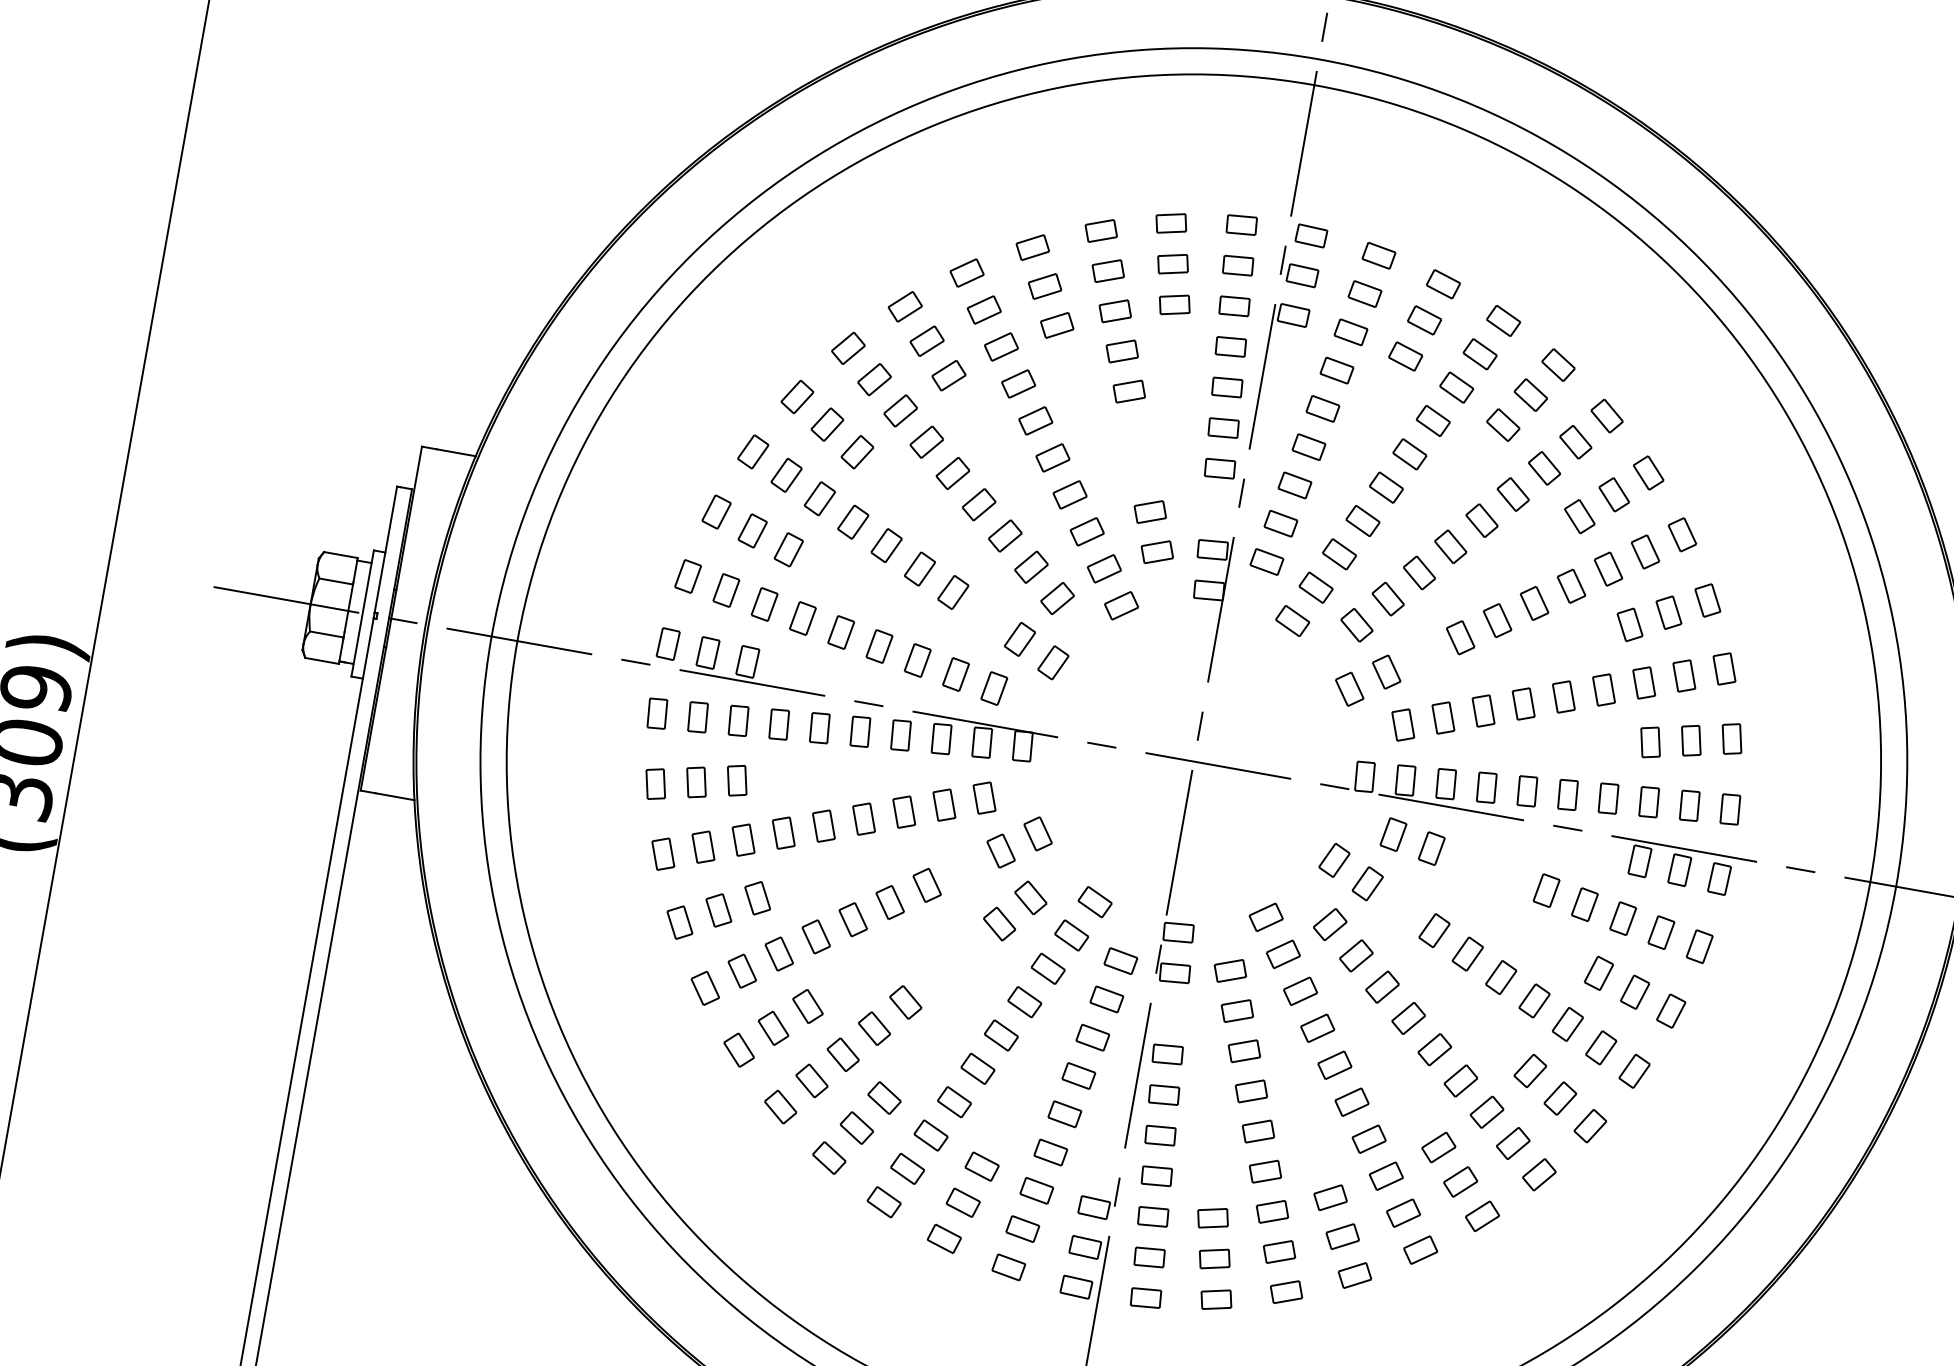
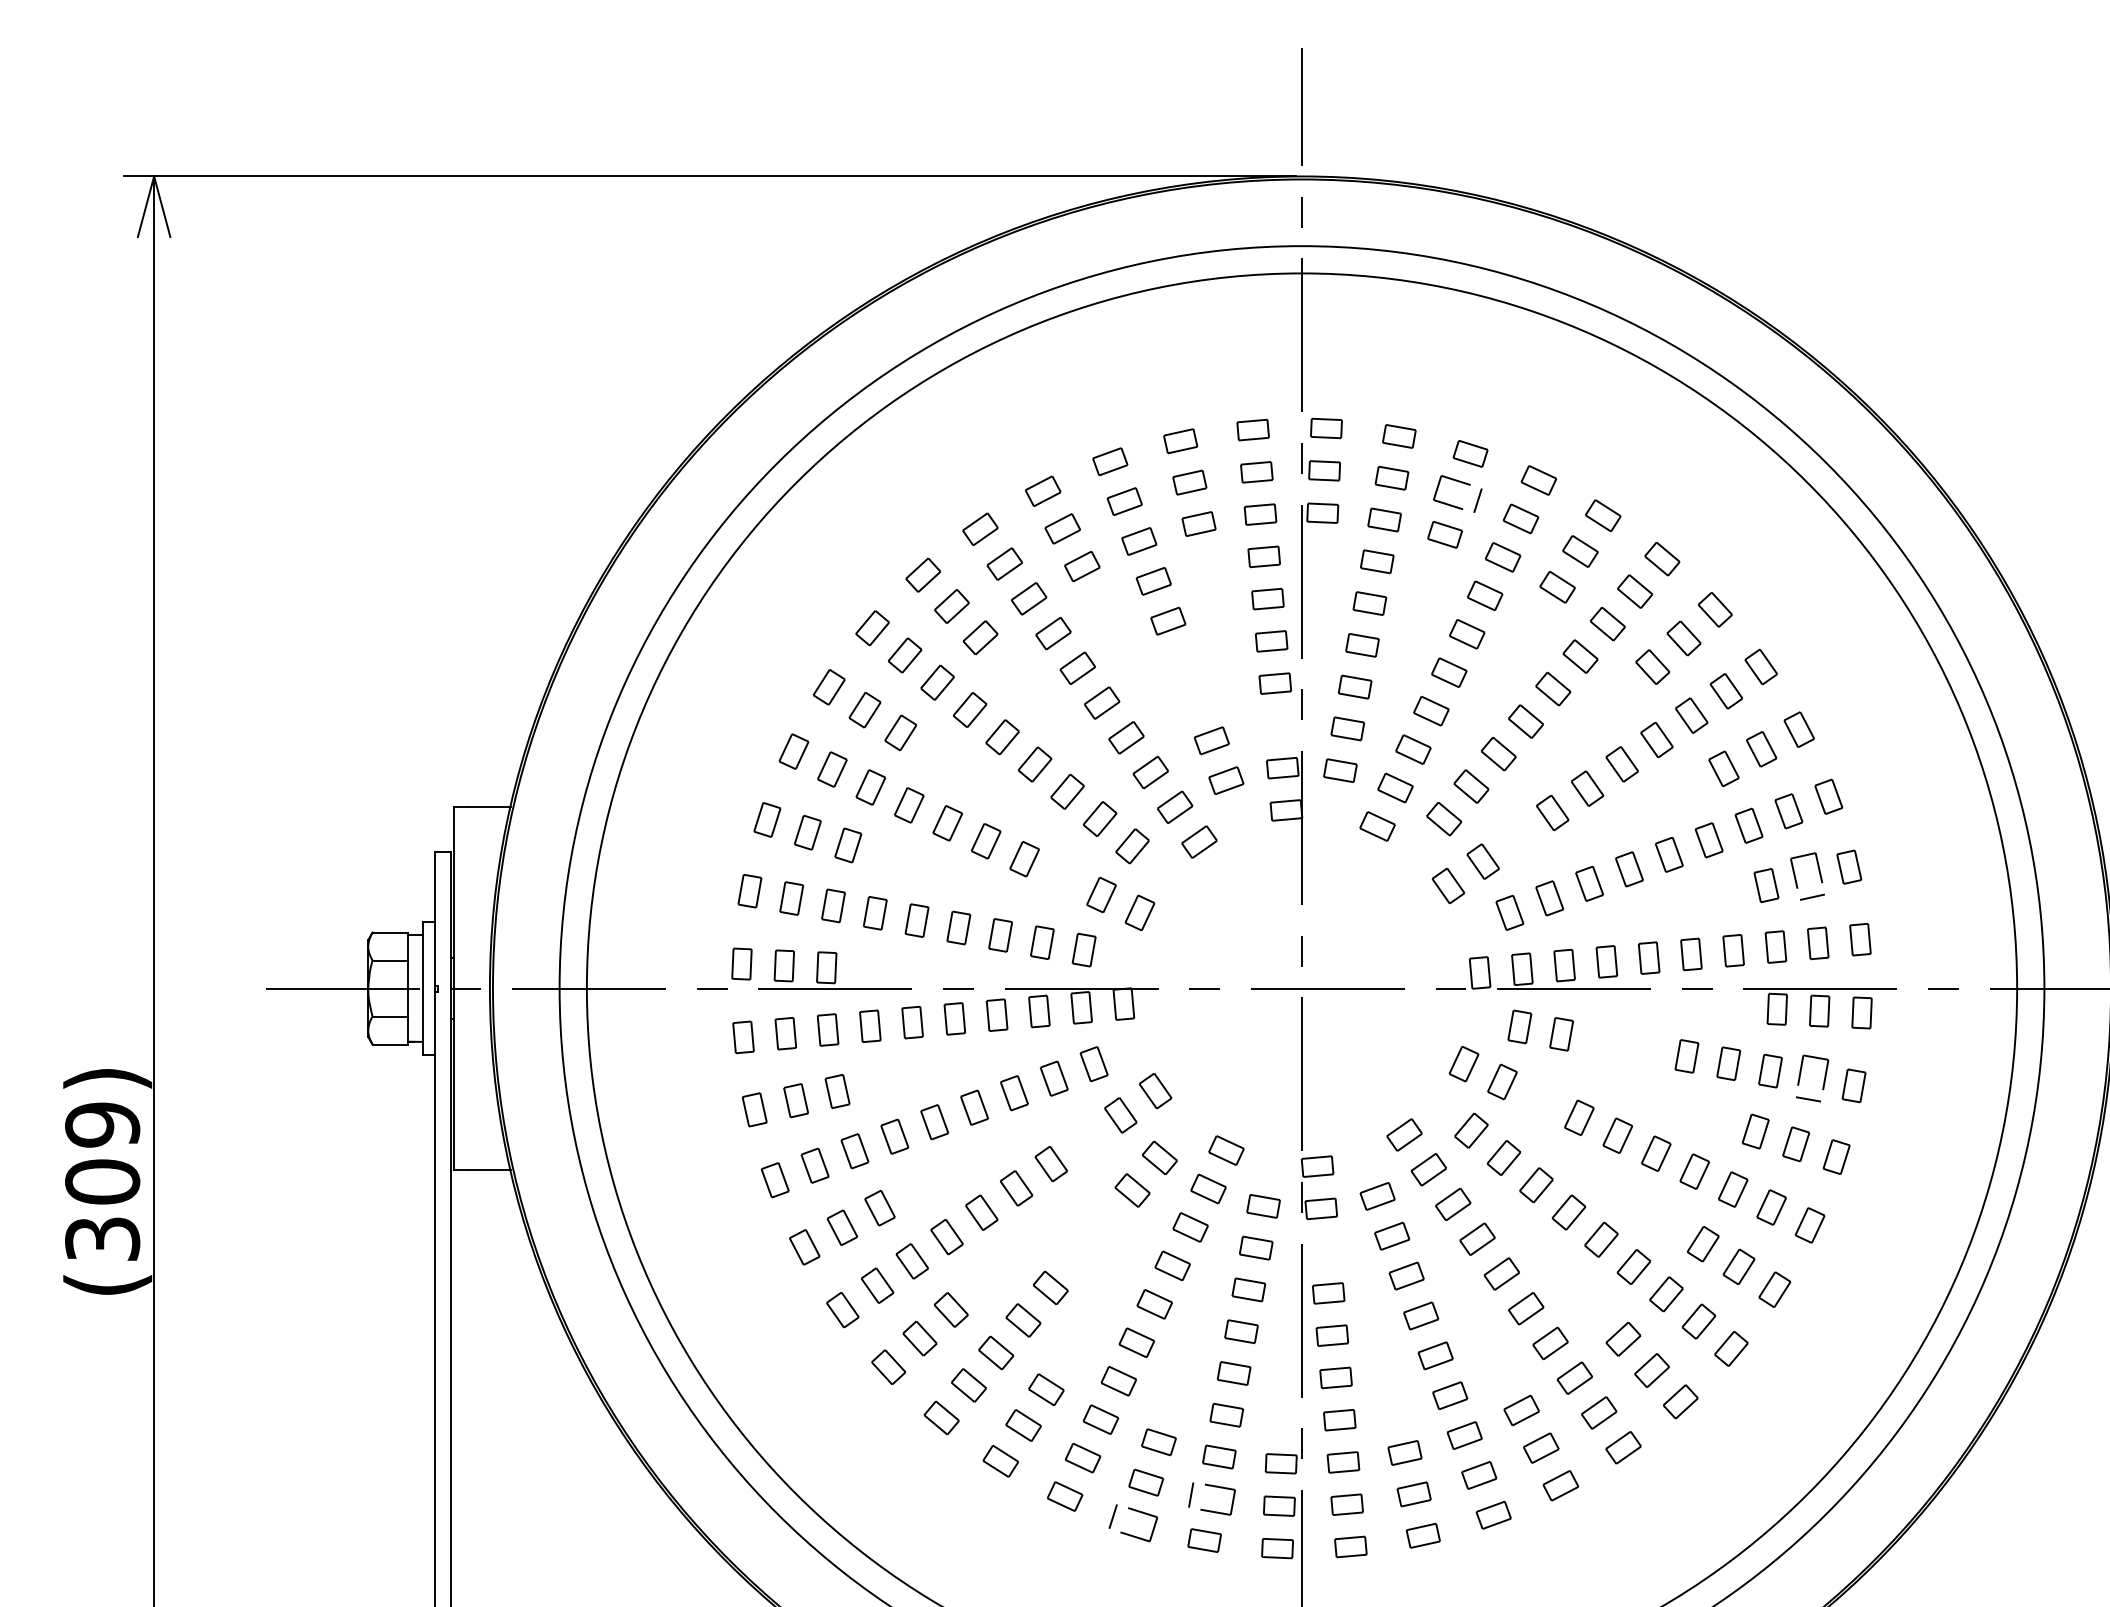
part: (1424, 320) -> (1457, 494), size x1.4
part: (1691, 739) -> (1807, 875), size x1.4
part: (1661, 932) -> (1812, 1078), size x1.4
part: (1022, 1228) -> (1211, 1498), size x1.4
part: (944, 1239) -> (1133, 1523), size x1.4

